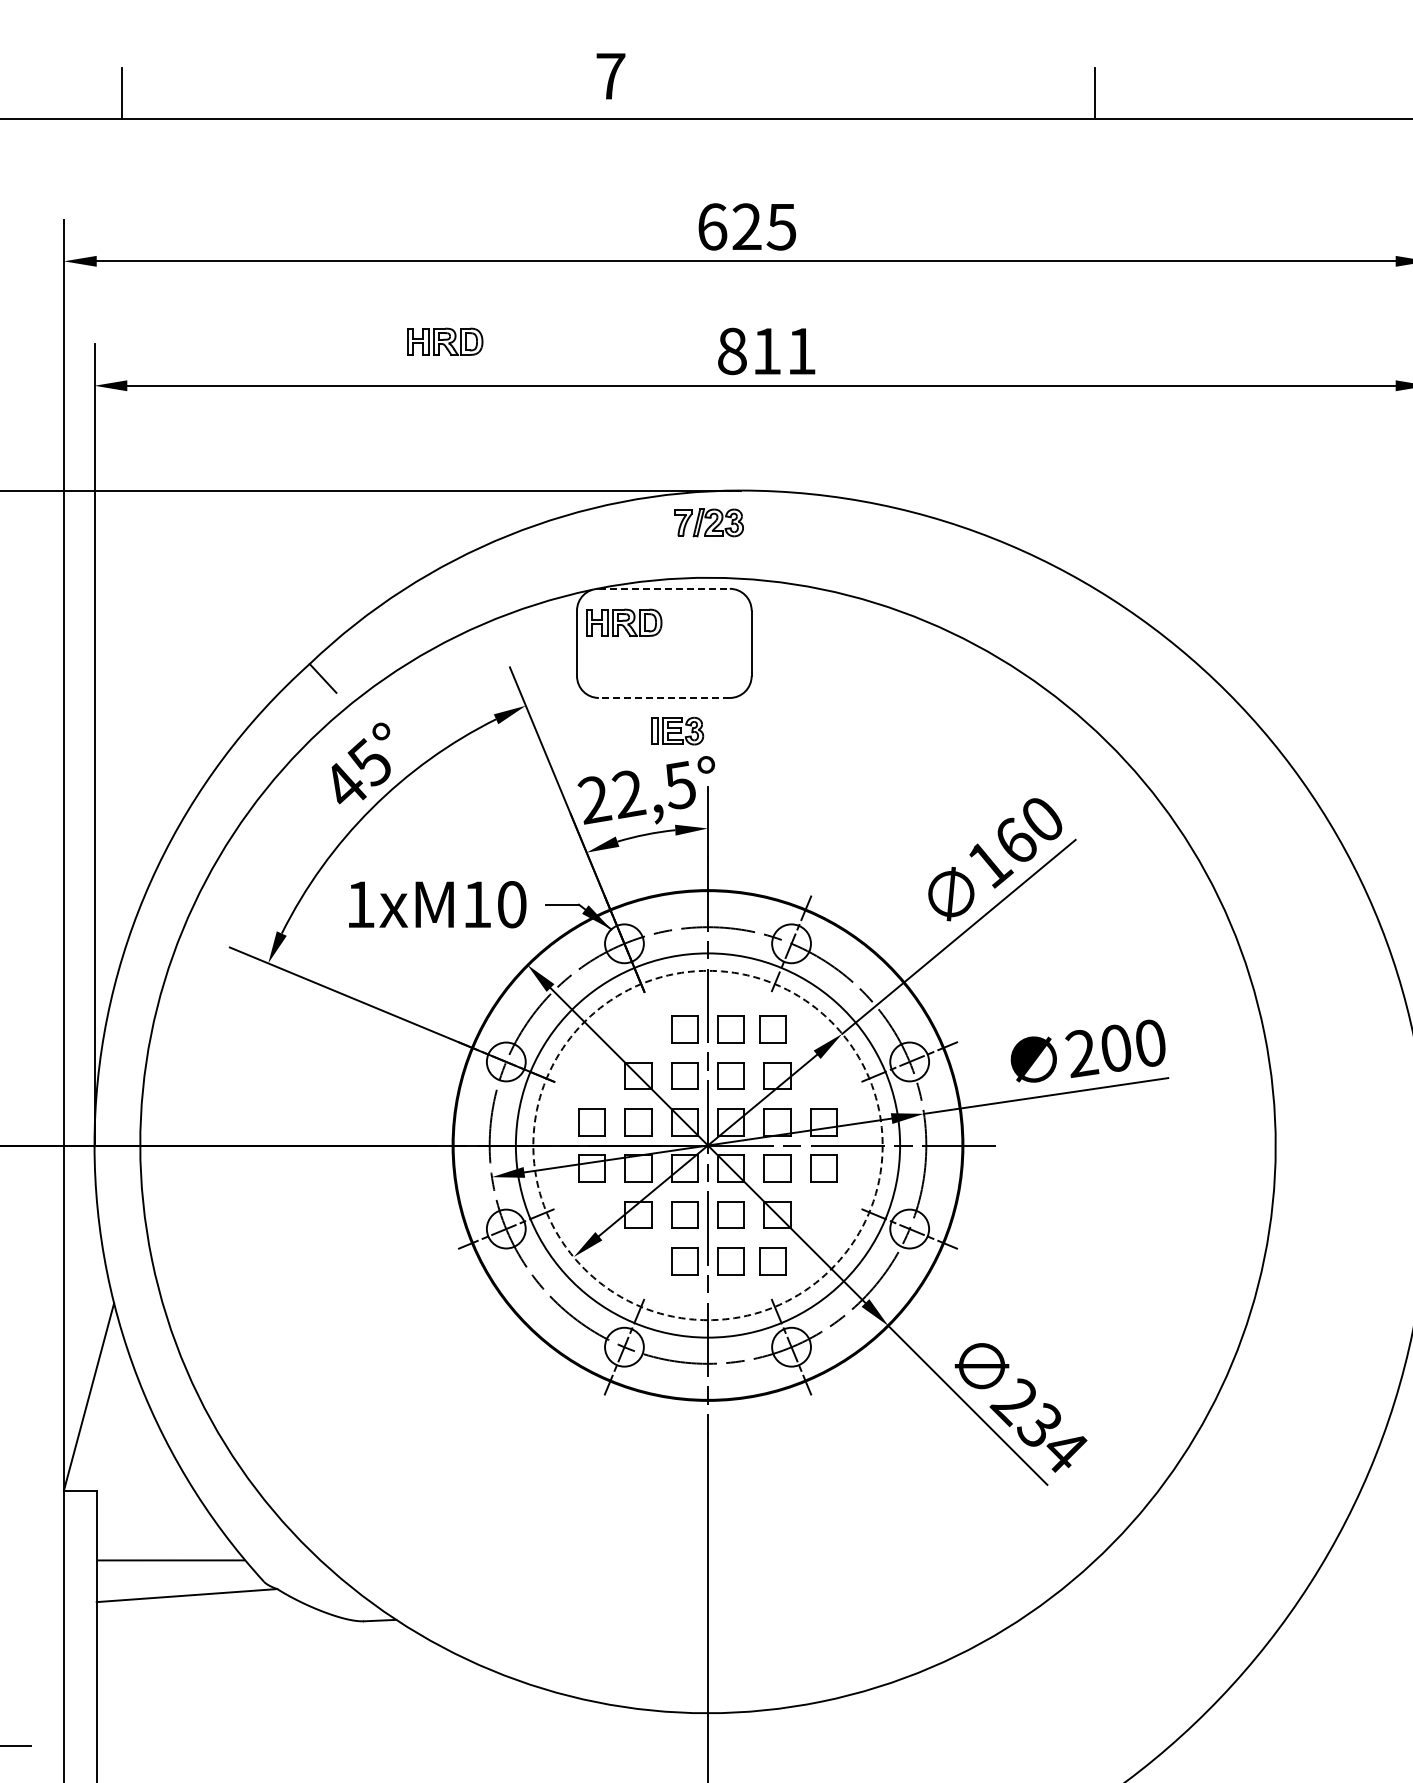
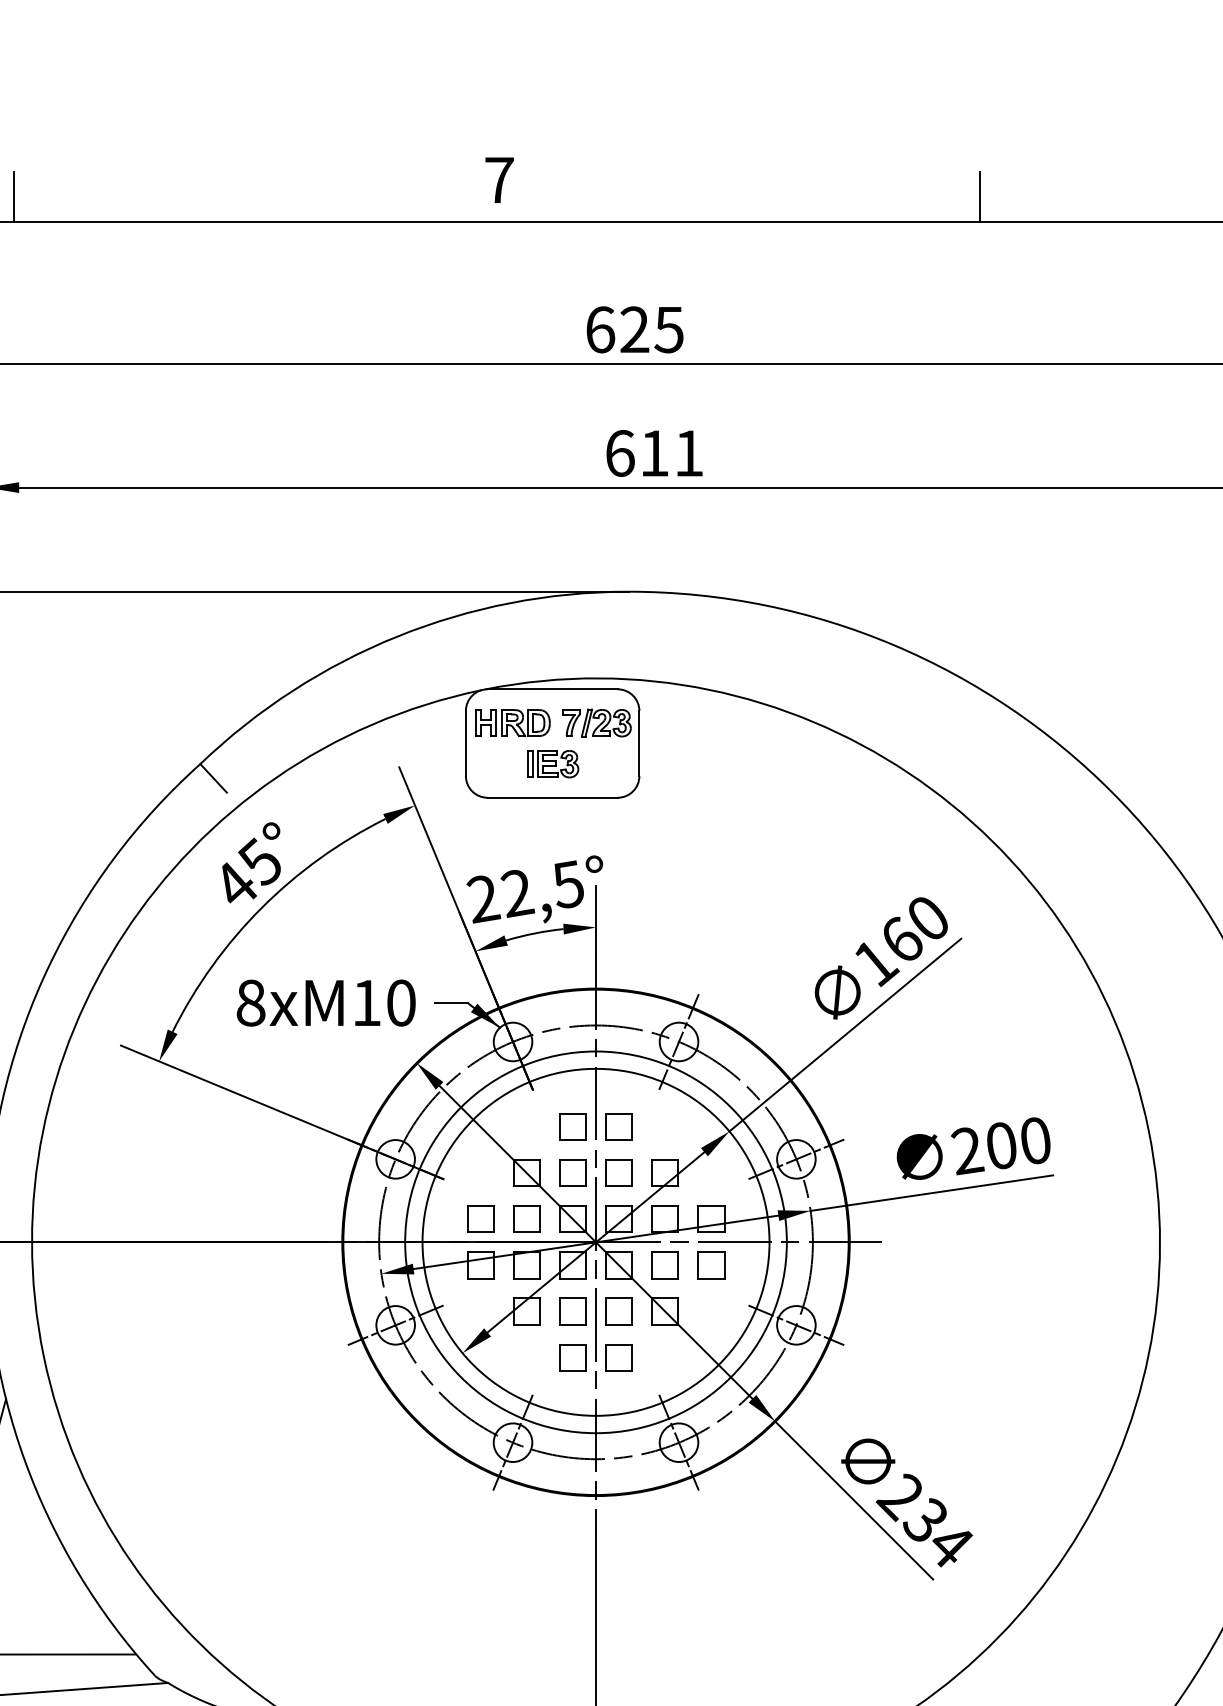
part: (445, 341) -> (335, 443), removed
text: (732, 351) -> (620, 453), 811 -> 611
part: (708, 522) -> (596, 722), moved
line: (664, 588) -> (552, 689), dashed -> solid
line: (663, 697) -> (551, 797), dashed -> solid
part: (677, 730) -> (552, 763), moved
text: (360, 904) -> (250, 1002), 1xM10 -> 8xM10
part: (772, 1029) -> (660, 1127), removed
circle: (707, 1145) -> (595, 1242), dashed -> solid
part: (772, 1261) -> (660, 1357), removed

